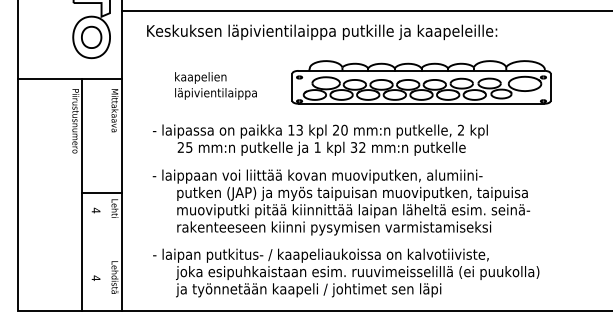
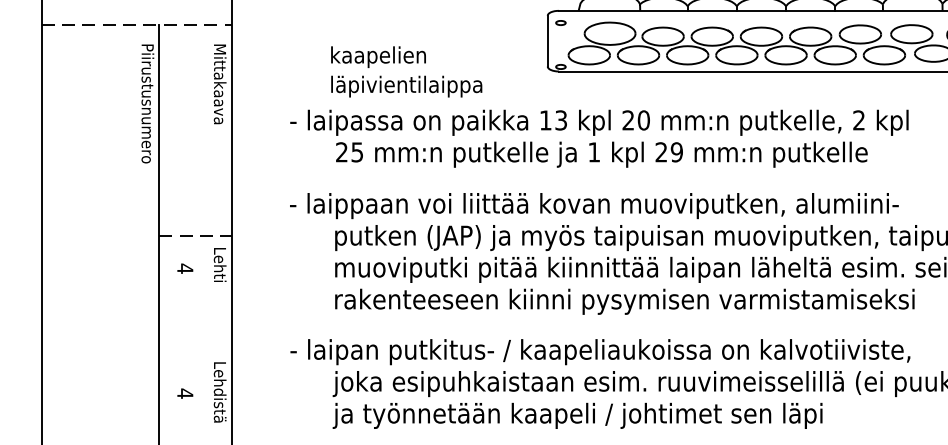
line: (70, 78) -> (138, 24), solid -> dashed
text: (215, 85) -> (405, 71), moved
text: (358, 147) -> (669, 152), 32 -> 29
line: (101, 193) -> (195, 237), solid -> dashed

